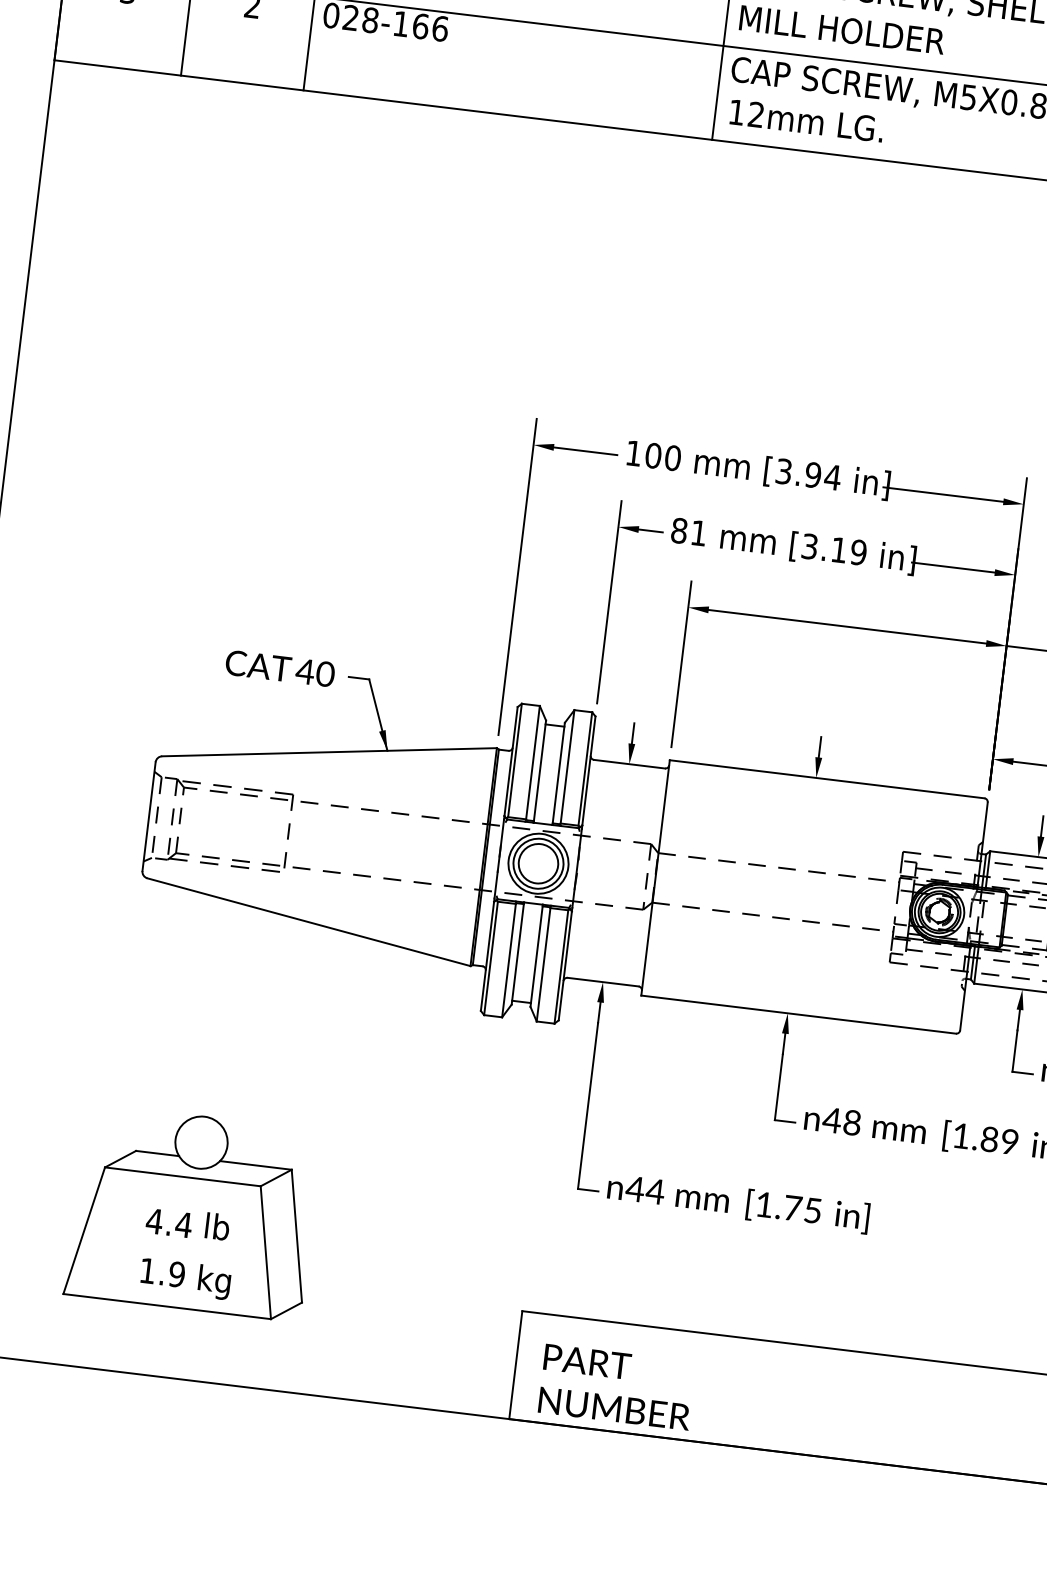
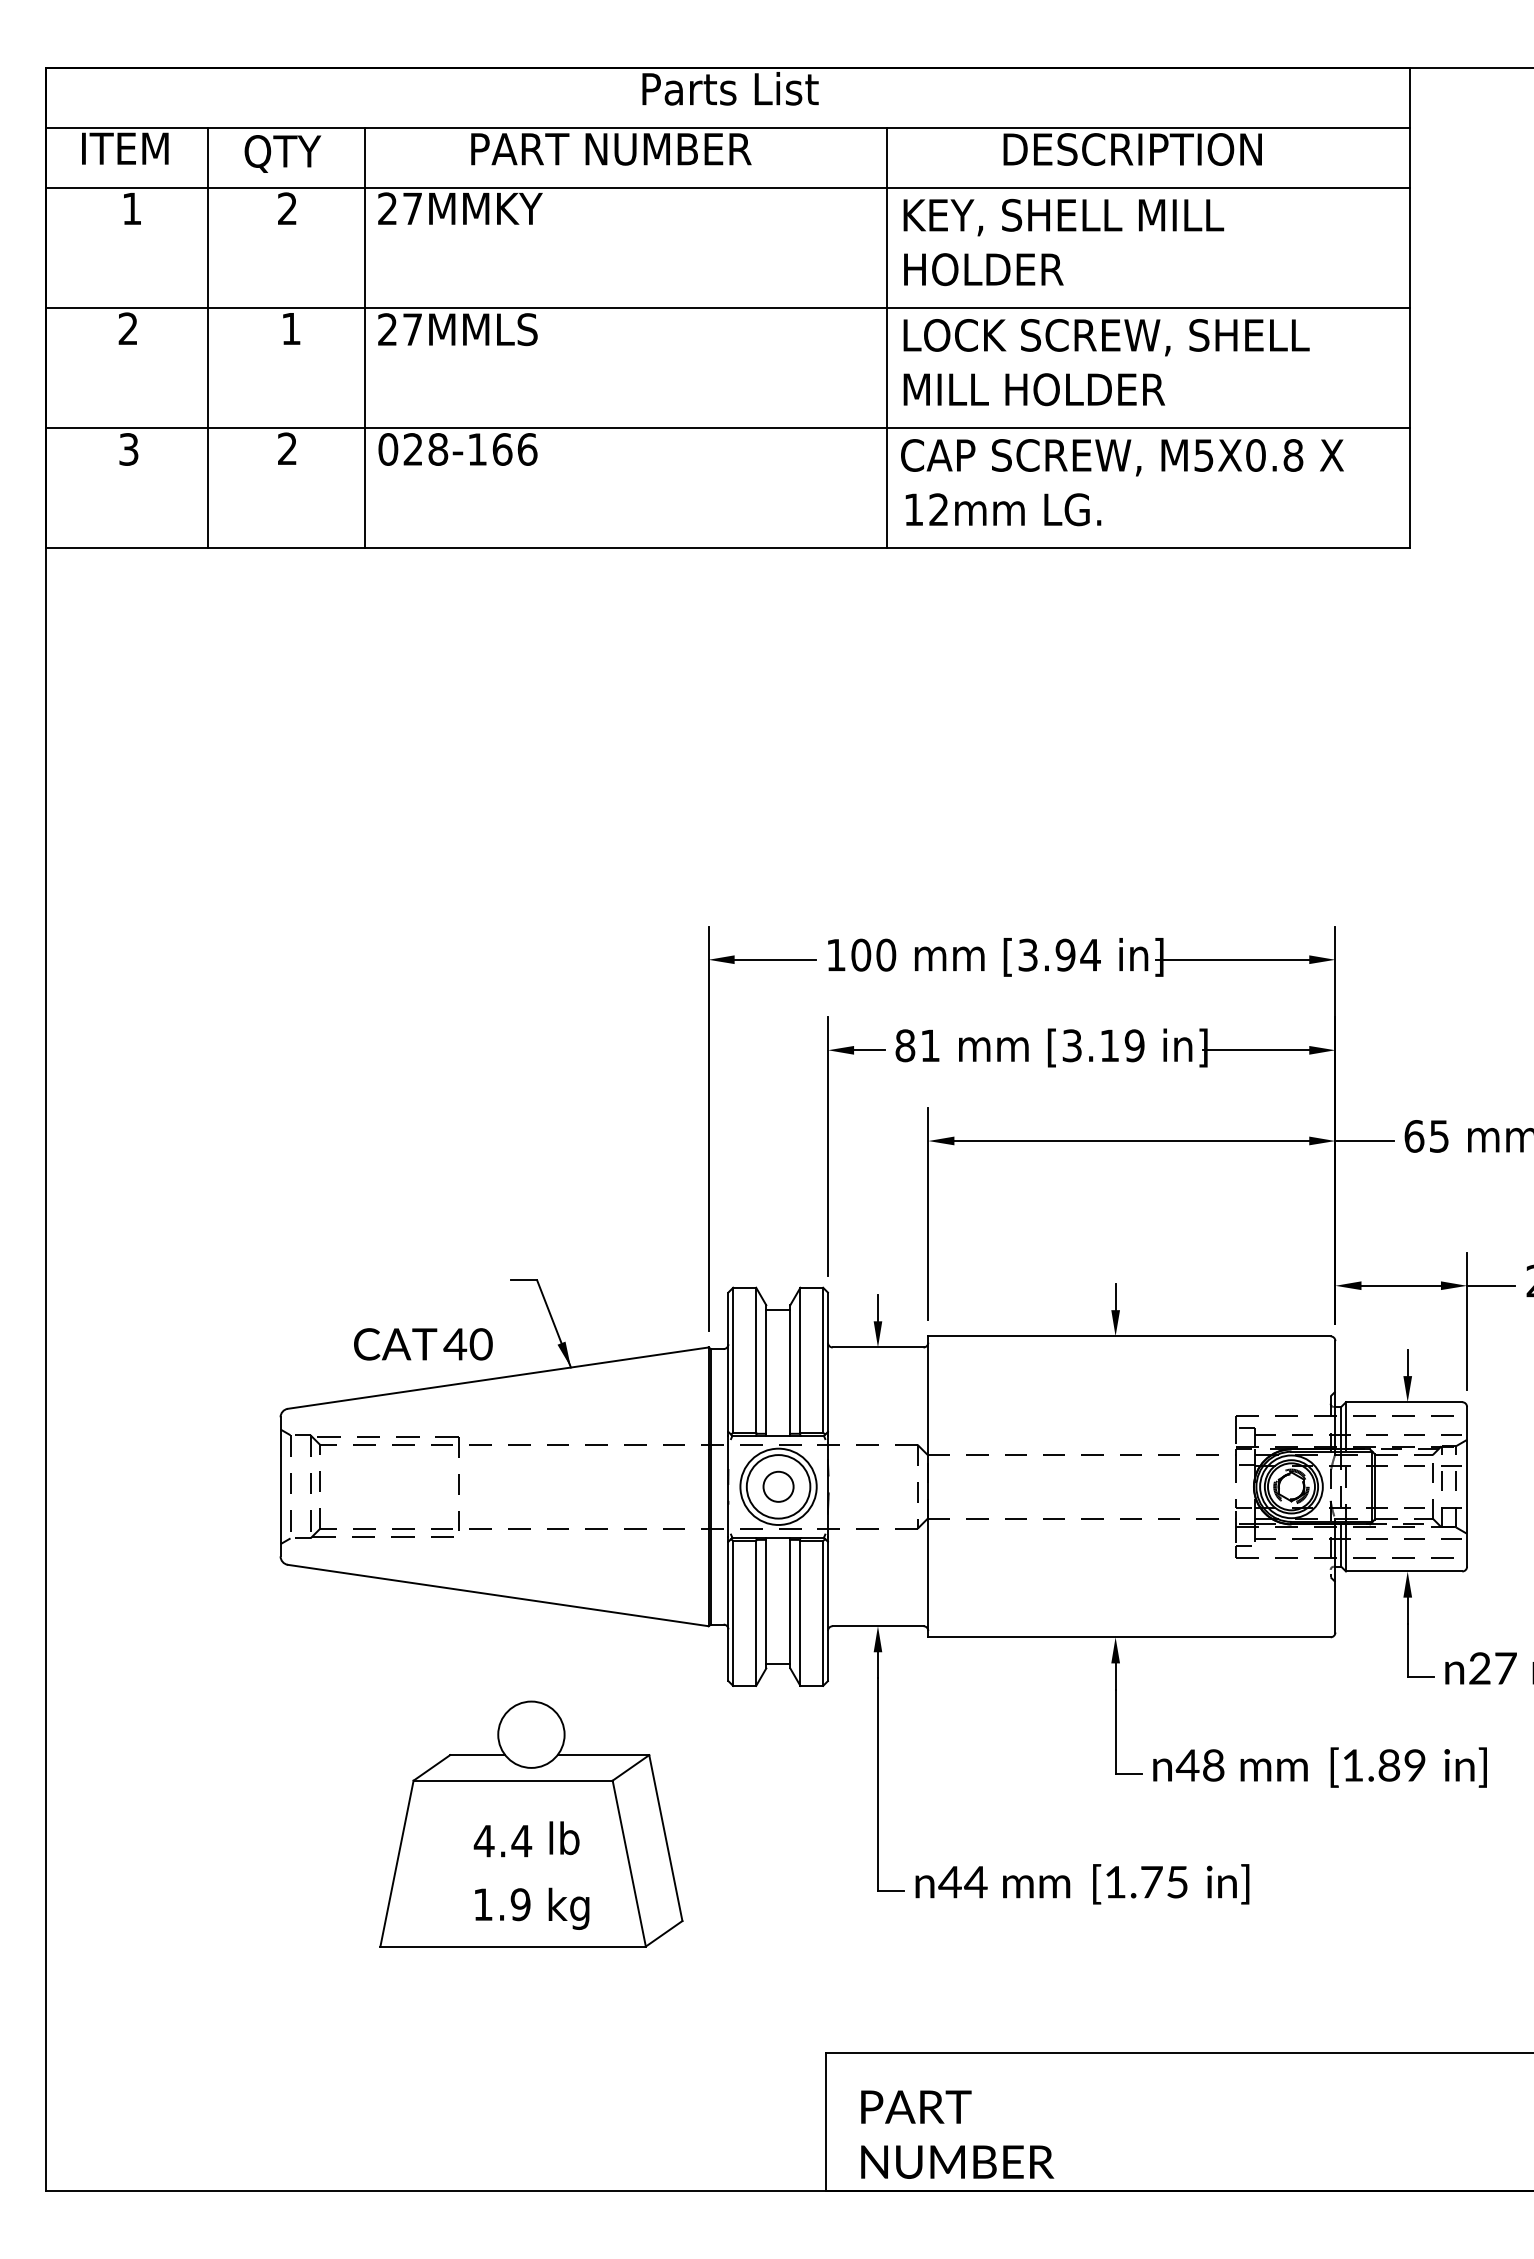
text: (280, 668) -> (423, 1344), moved
circle: (538, 863) -> (778, 1486), size x0.6
part: (193, 1212) -> (531, 1823), moved

